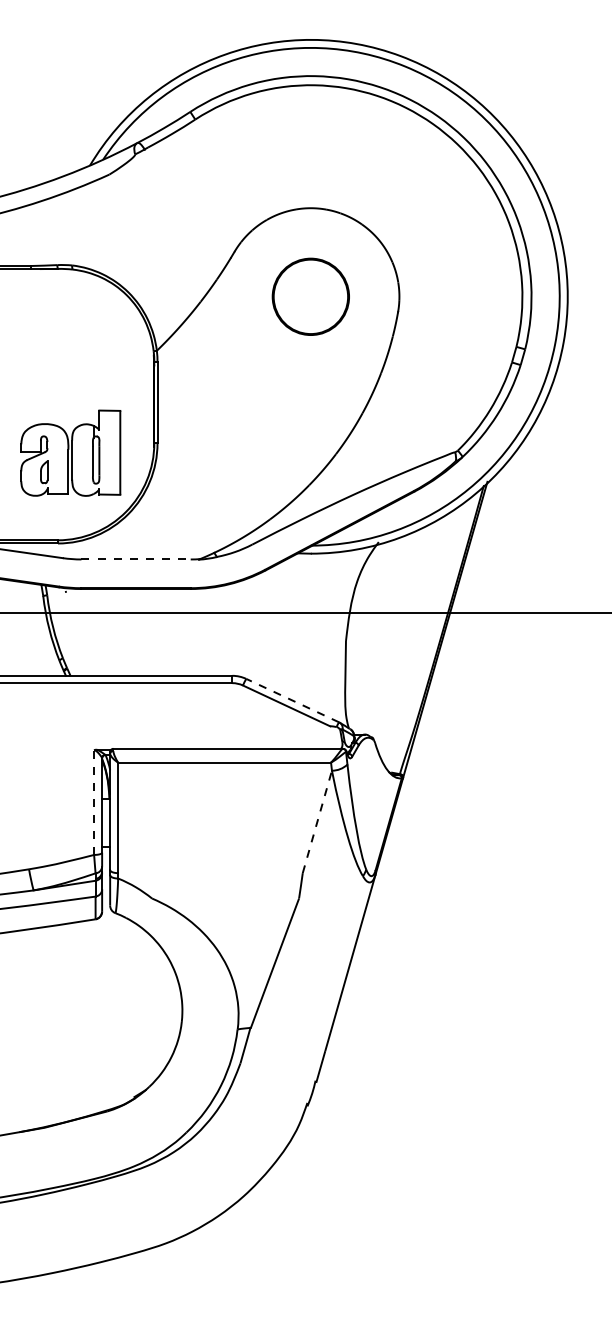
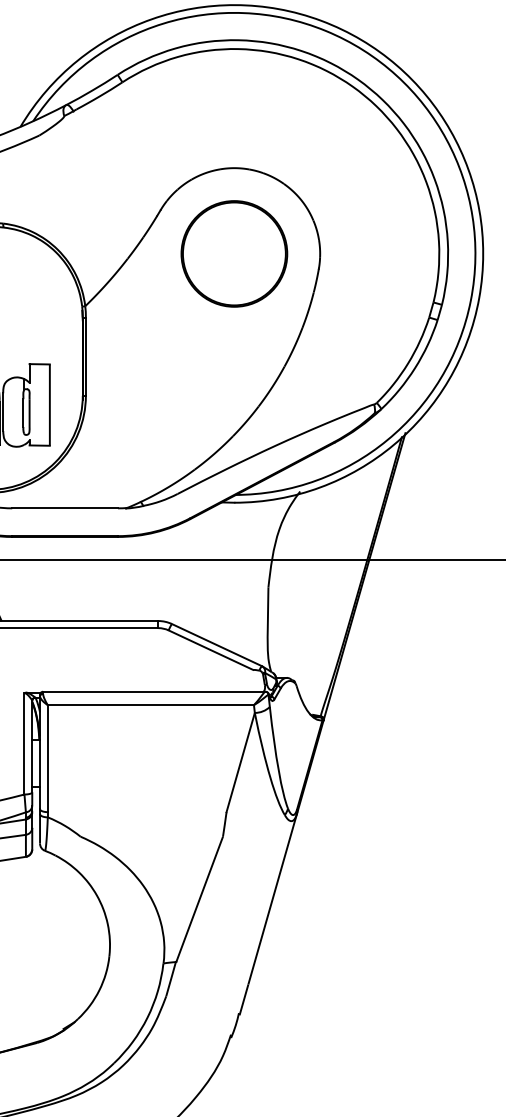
part: (310, 296) -> (234, 253), size x1.43
line: (136, 559) -> (65, 508), dashed -> solid
line: (292, 700) -> (216, 644), dashed -> solid
line: (94, 802) -> (24, 743), dashed -> solid
line: (317, 821) -> (240, 762), dashed -> solid

